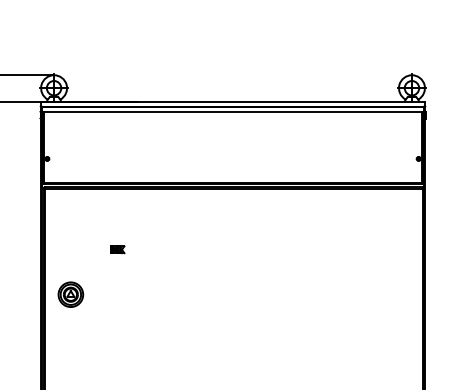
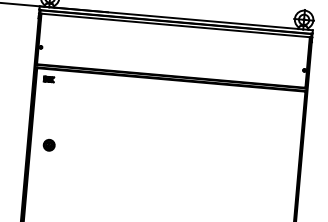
part: (117, 249) -> (48, 79), moved
part: (70, 294) -> (48, 145), size x0.62

